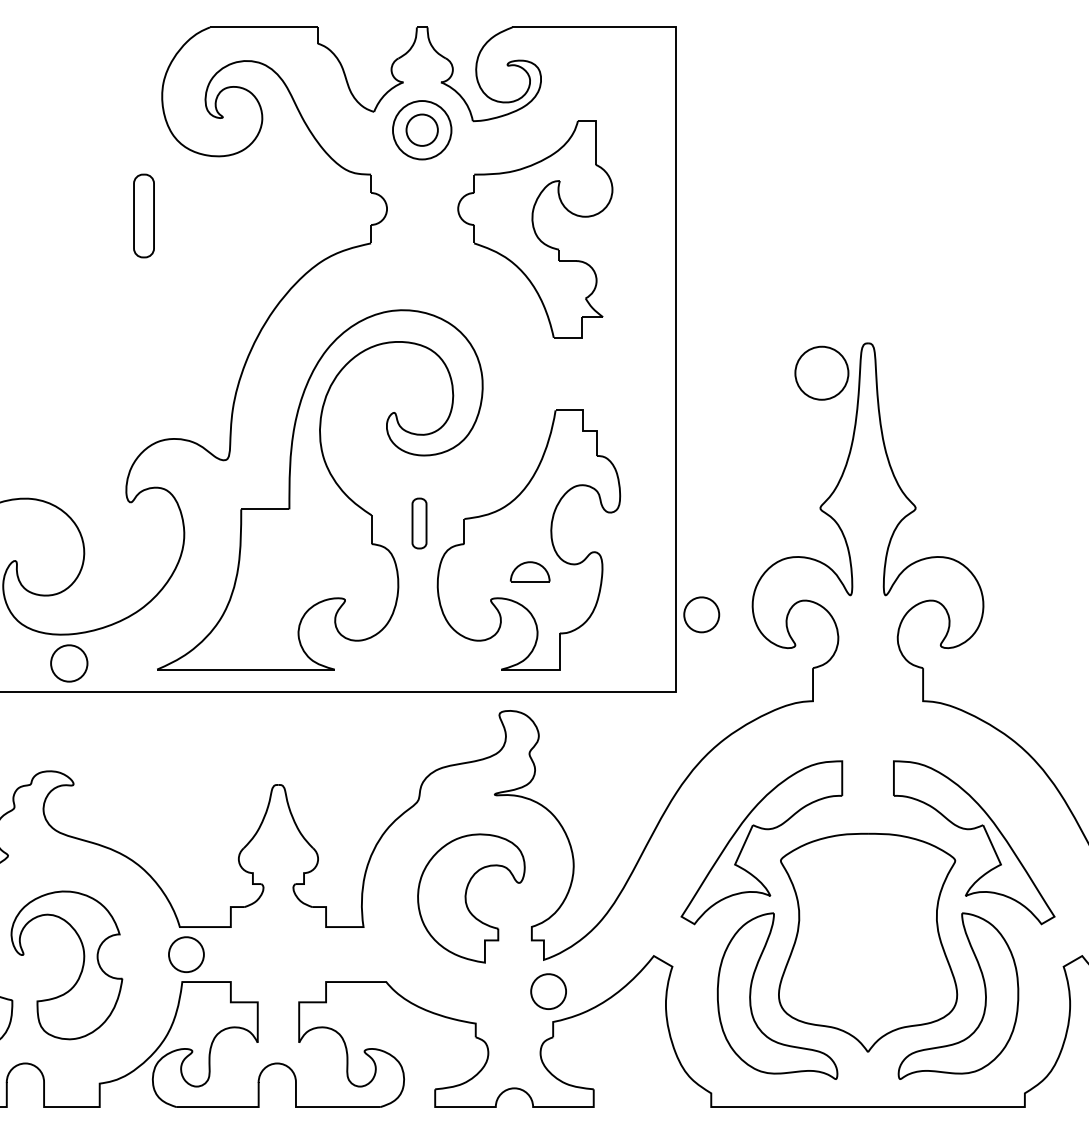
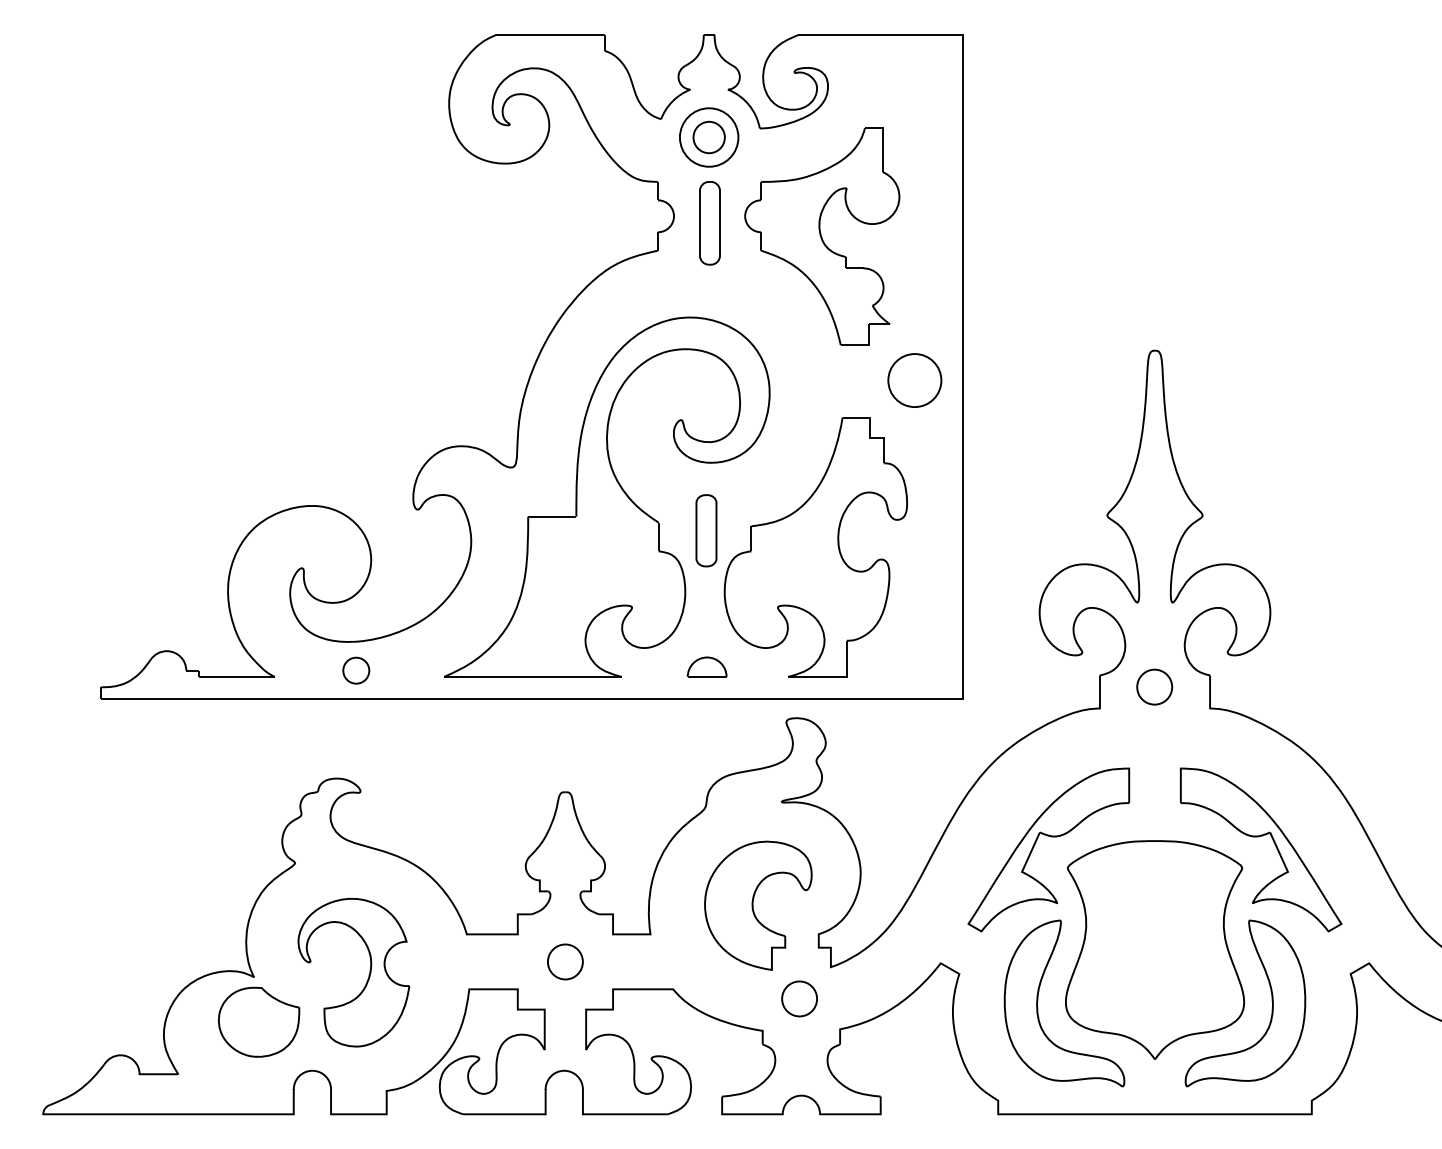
part: (143, 216) -> (709, 223), moved
part: (821, 373) -> (914, 380), moved
part: (419, 523) -> (706, 530), size x1.43
part: (529, 571) -> (706, 666), moved
part: (701, 614) -> (1154, 686), moved
part: (69, 663) -> (356, 670), size x0.71
part: (186, 954) -> (565, 961), moved
part: (548, 991) -> (799, 998), moved

